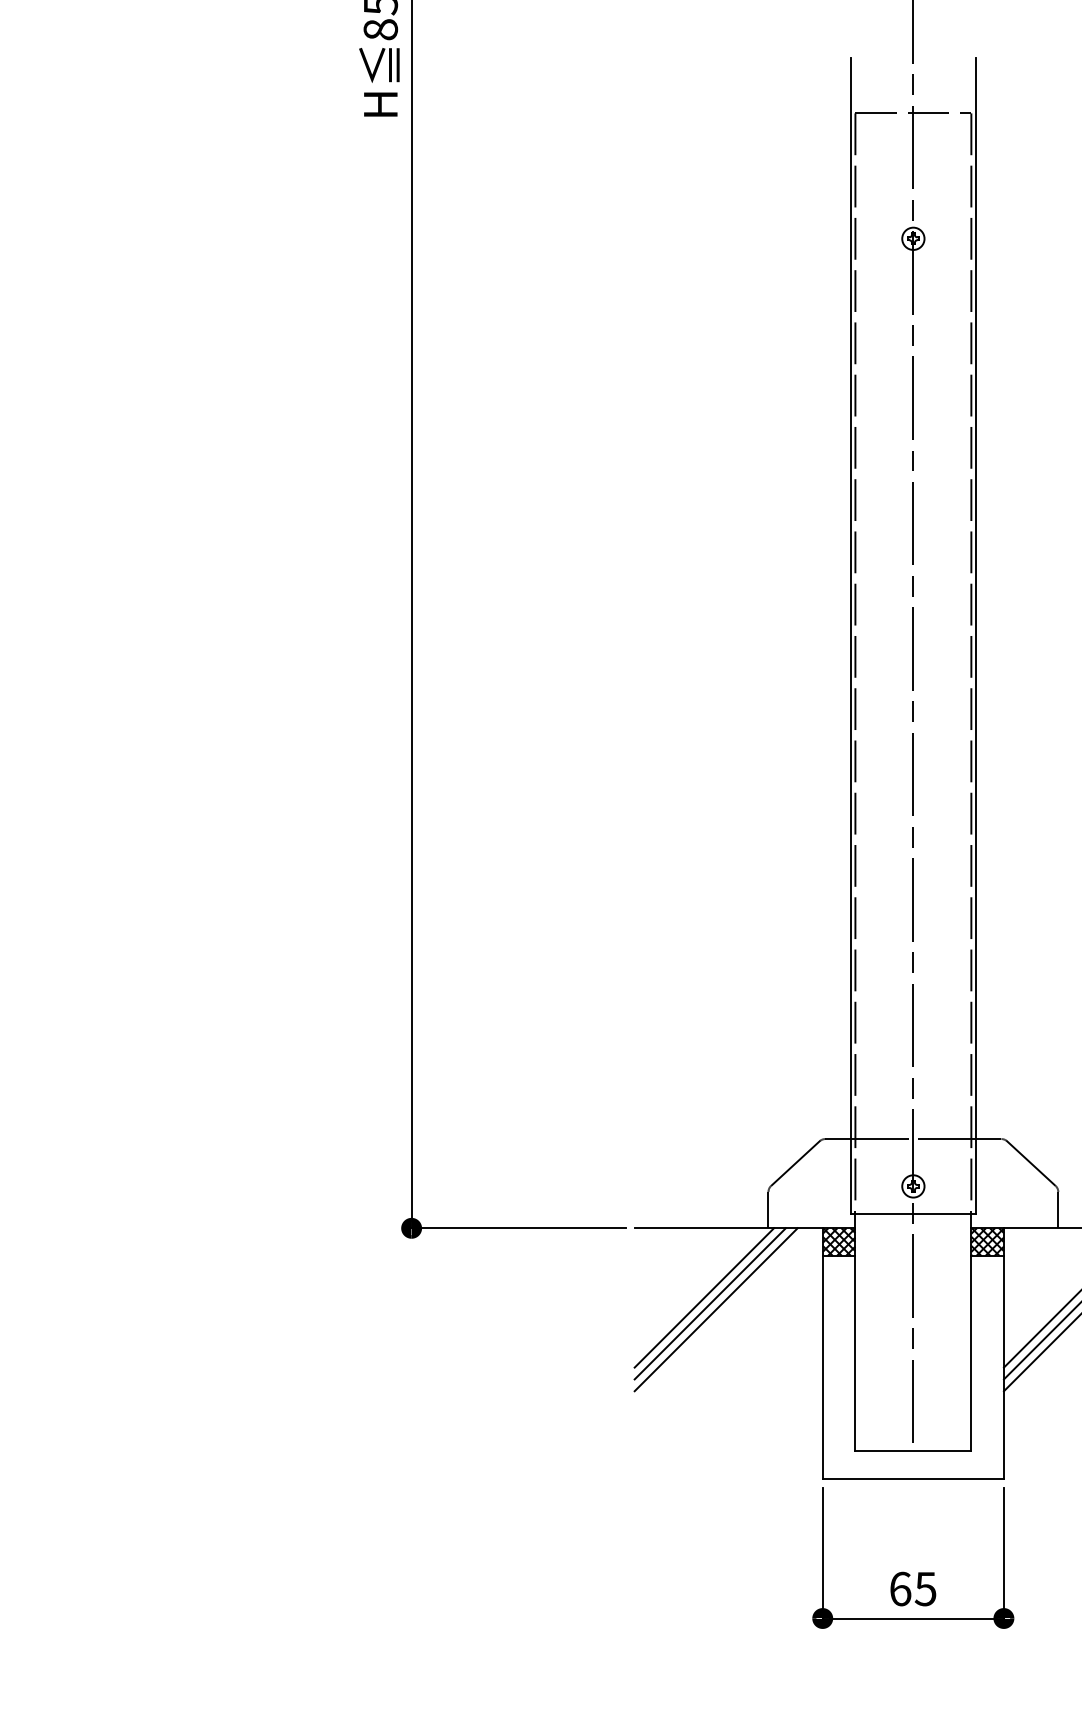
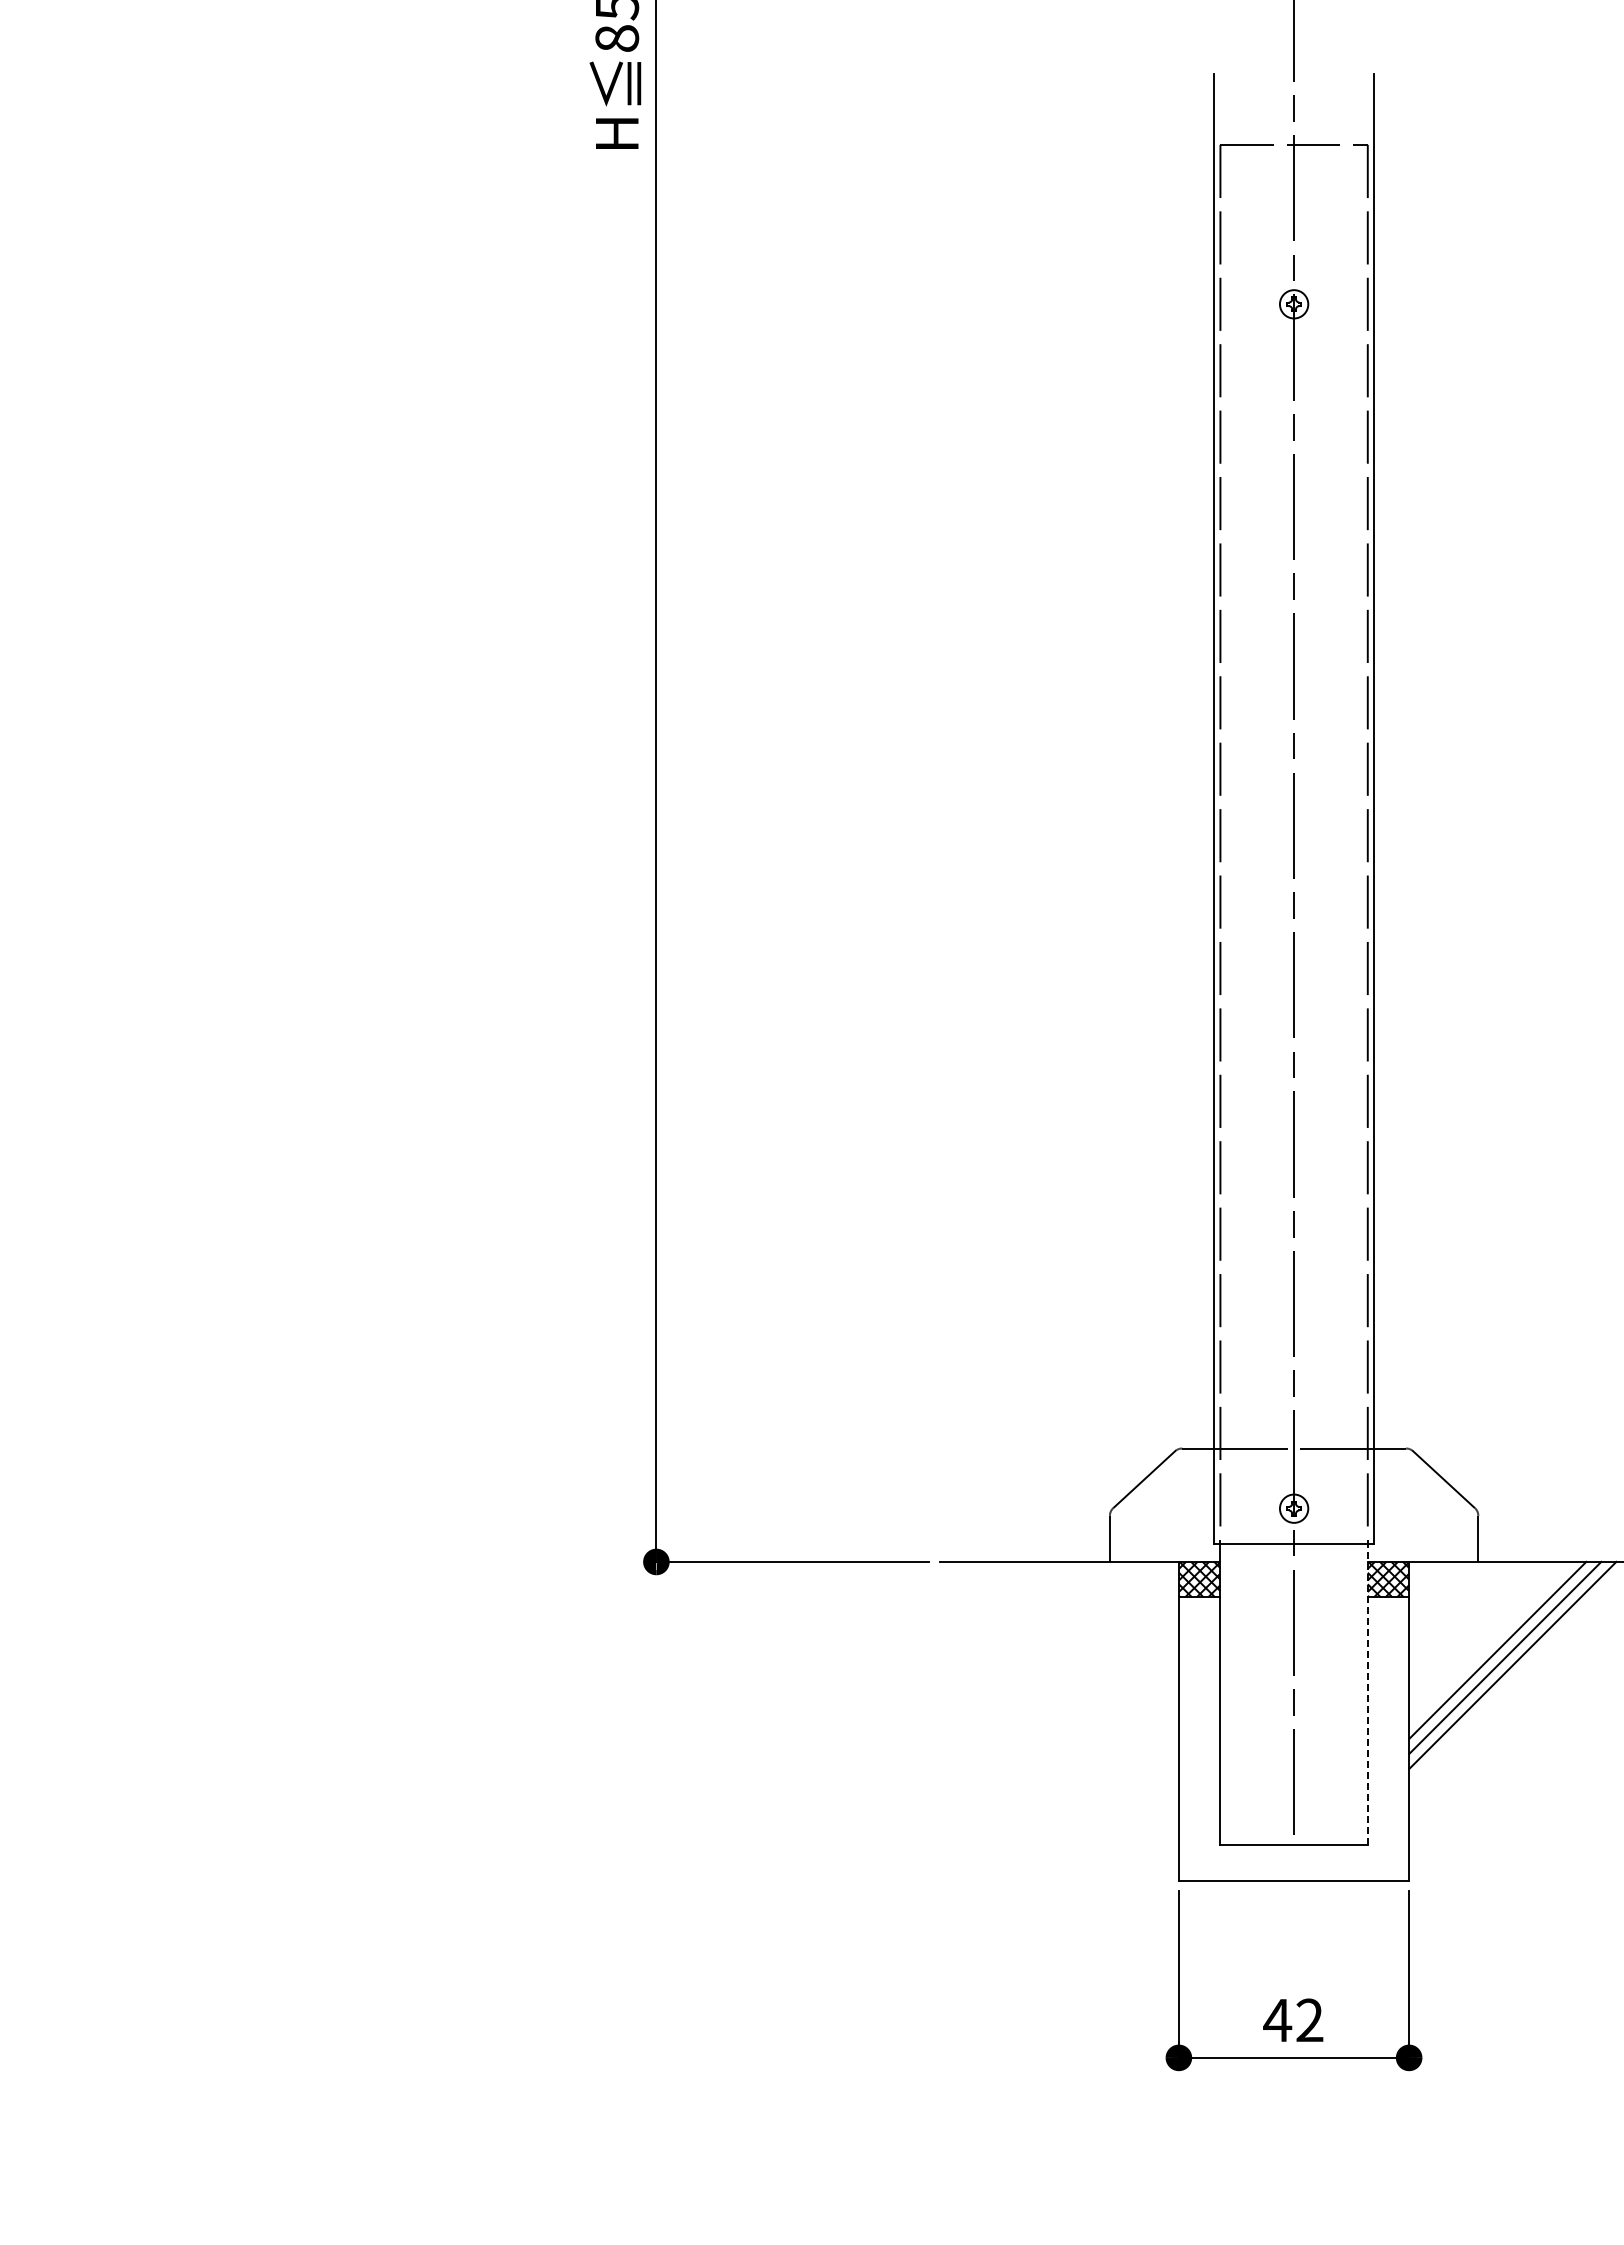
line: (704, 1297) -> (1028, 1649), removed
line: (709, 1303) -> (1035, 1657), removed
line: (716, 1309) -> (1043, 1665), removed
line: (971, 1332) -> (1367, 1694), solid -> dashed
text: (912, 1589) -> (1293, 2020), 65 -> 42

